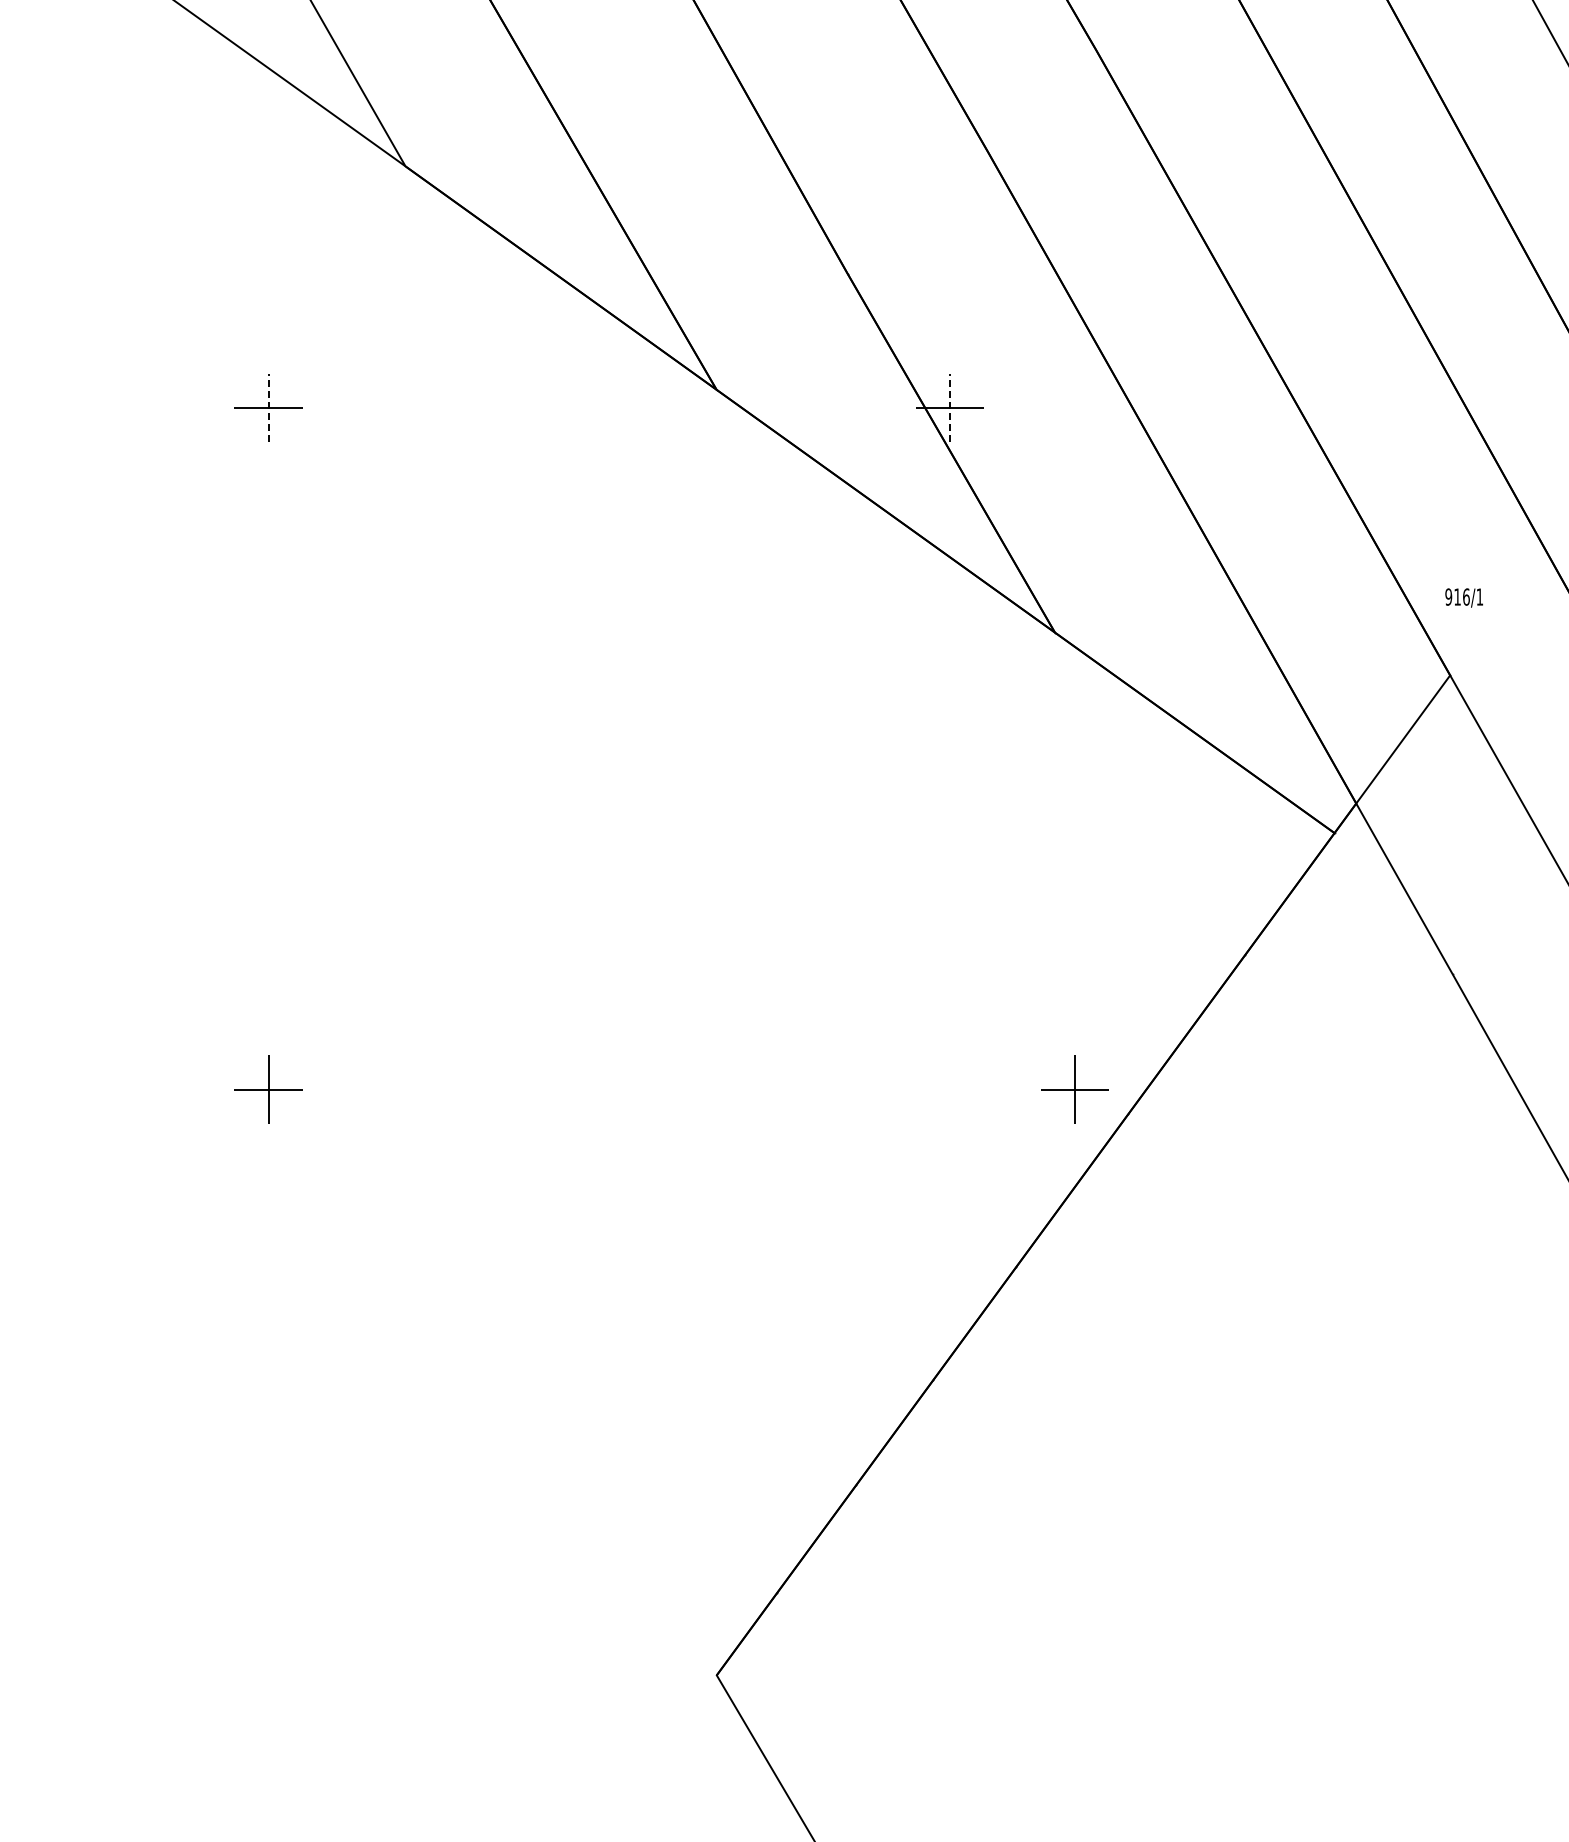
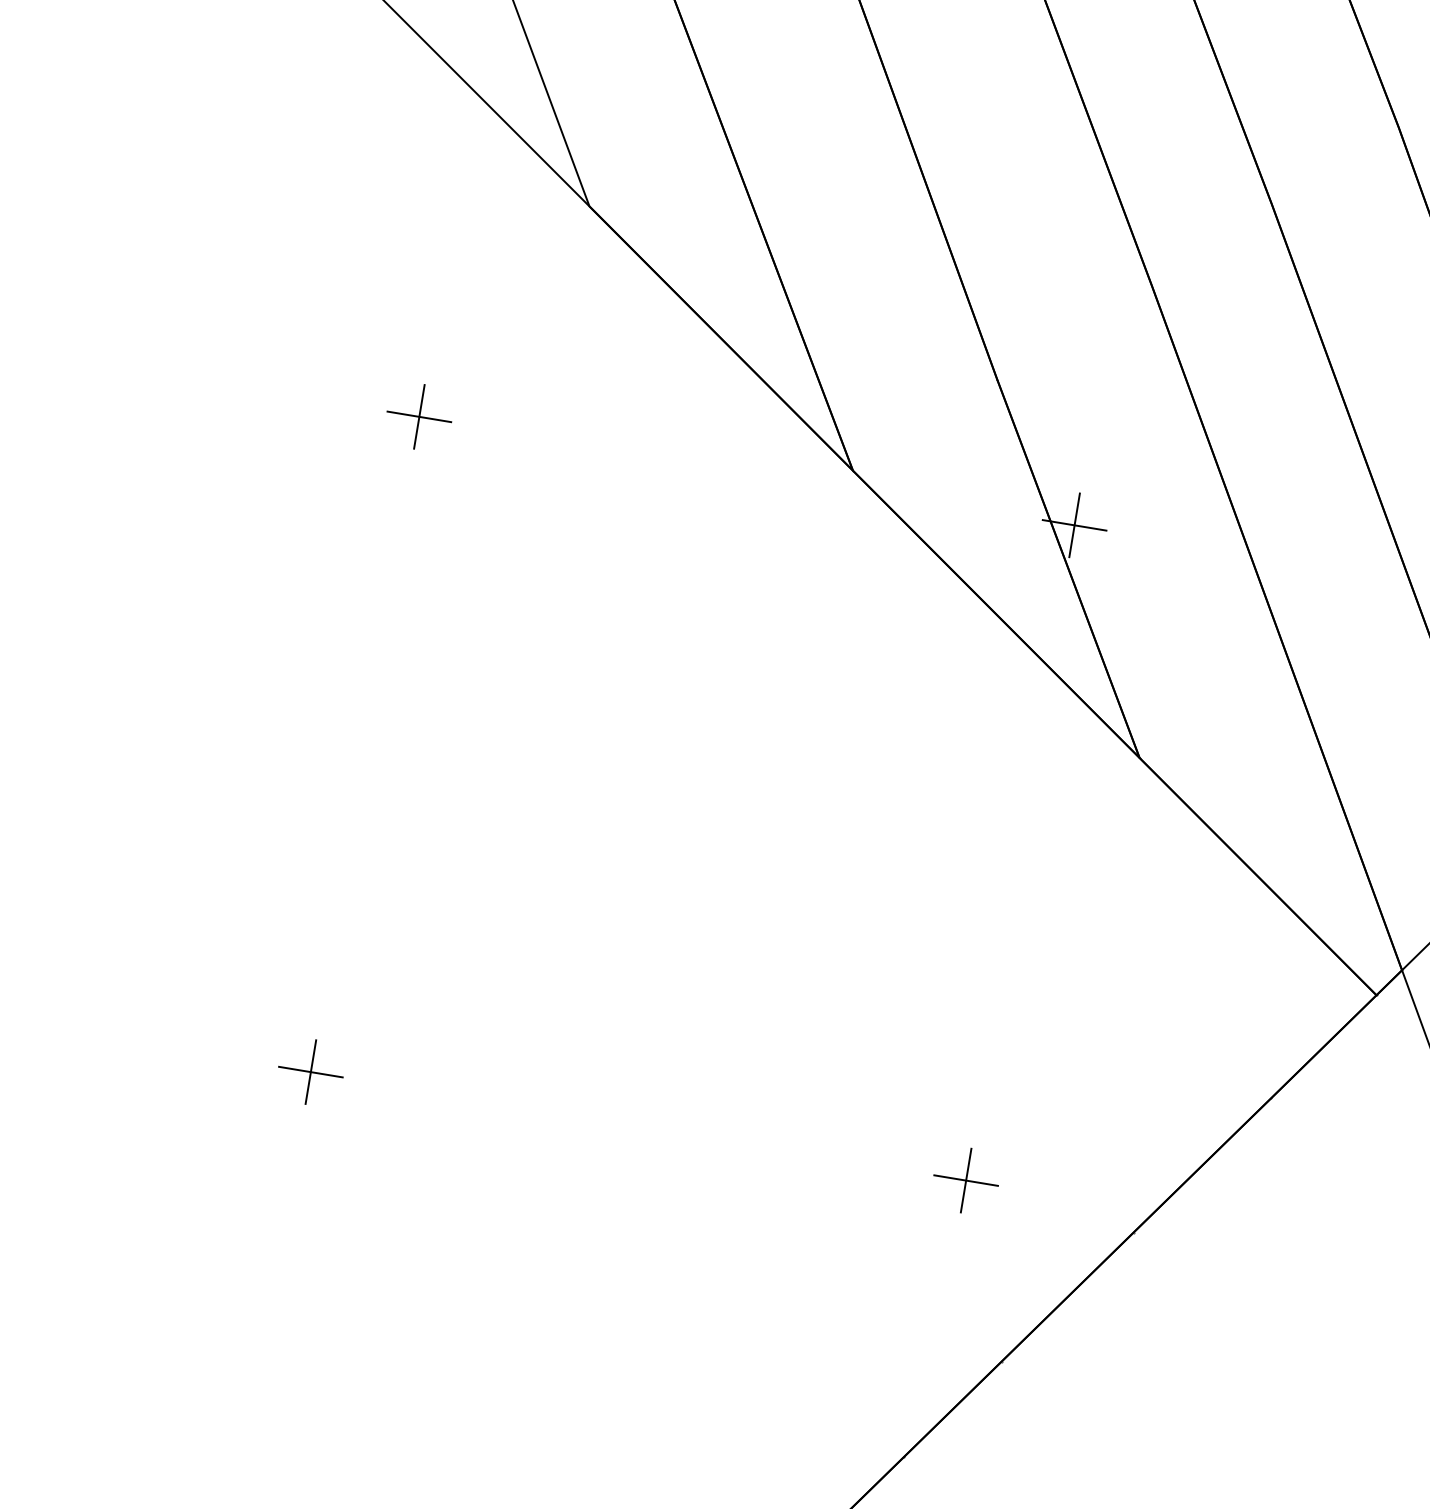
line: (268, 407) -> (419, 416), dashed -> solid
line: (950, 407) -> (1075, 524), dashed -> solid
part: (1074, 1089) -> (965, 1180), moved

